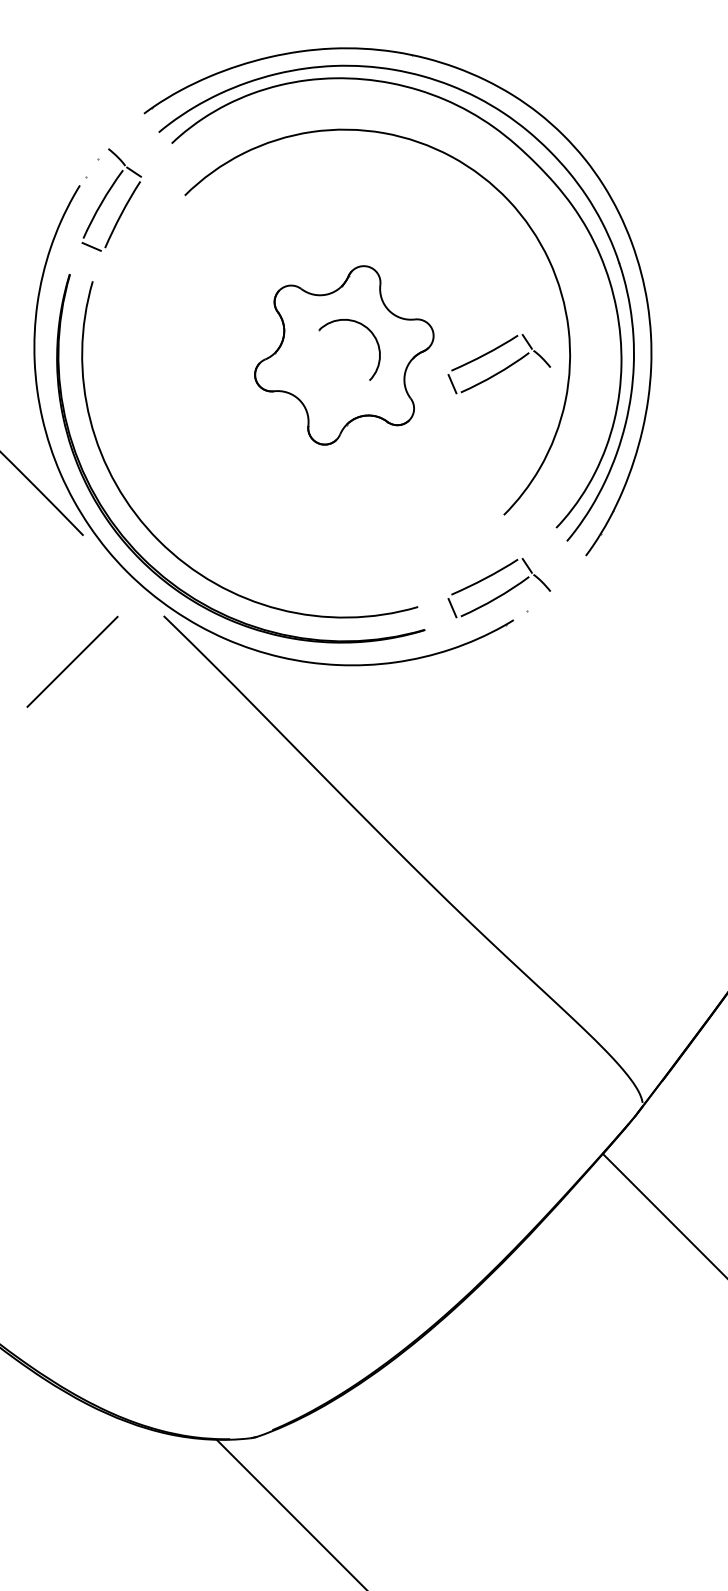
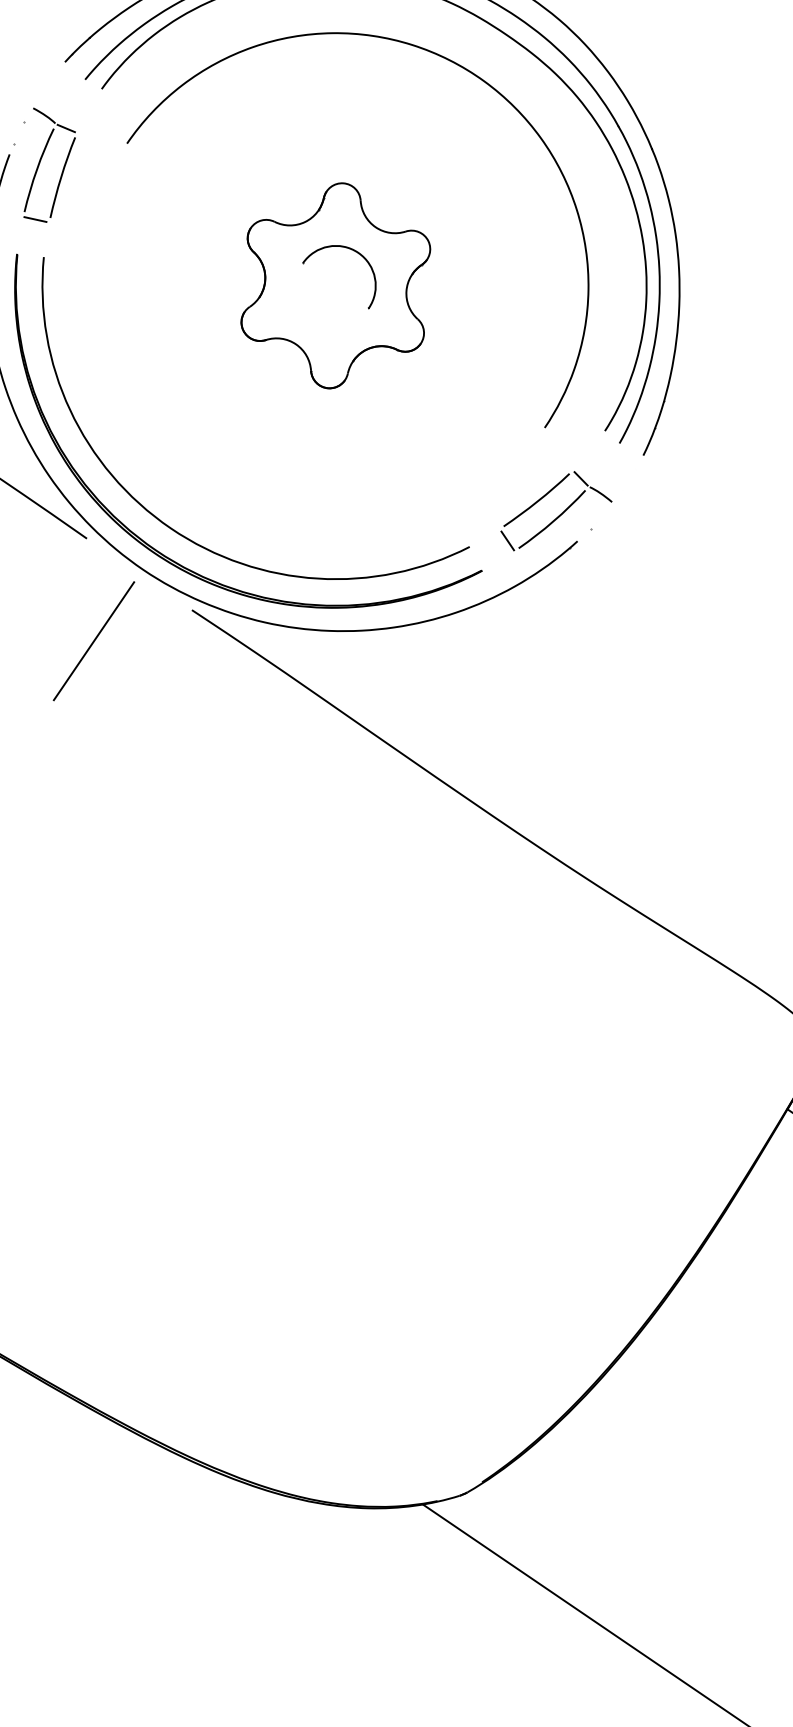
part: (500, 370) -> (510, 269), removed
line: (72, 661) -> (93, 640), moved

